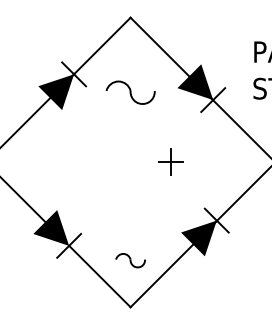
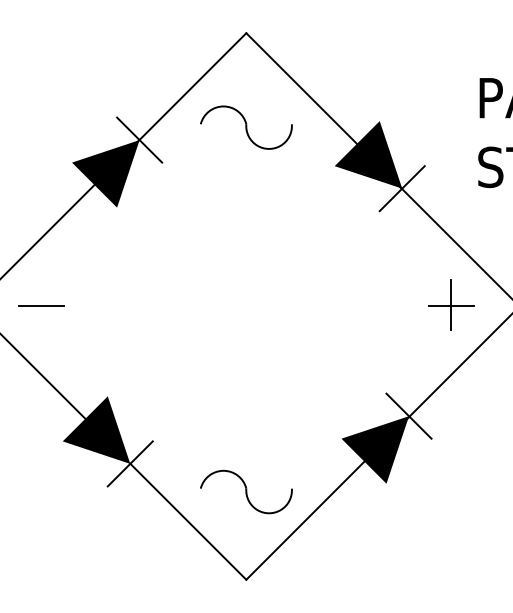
part: (130, 92) -> (246, 127), moved
part: (170, 161) -> (449, 304), moved
line: (21, 162) -> (40, 306), added
part: (130, 260) -> (246, 491), size x1.67

